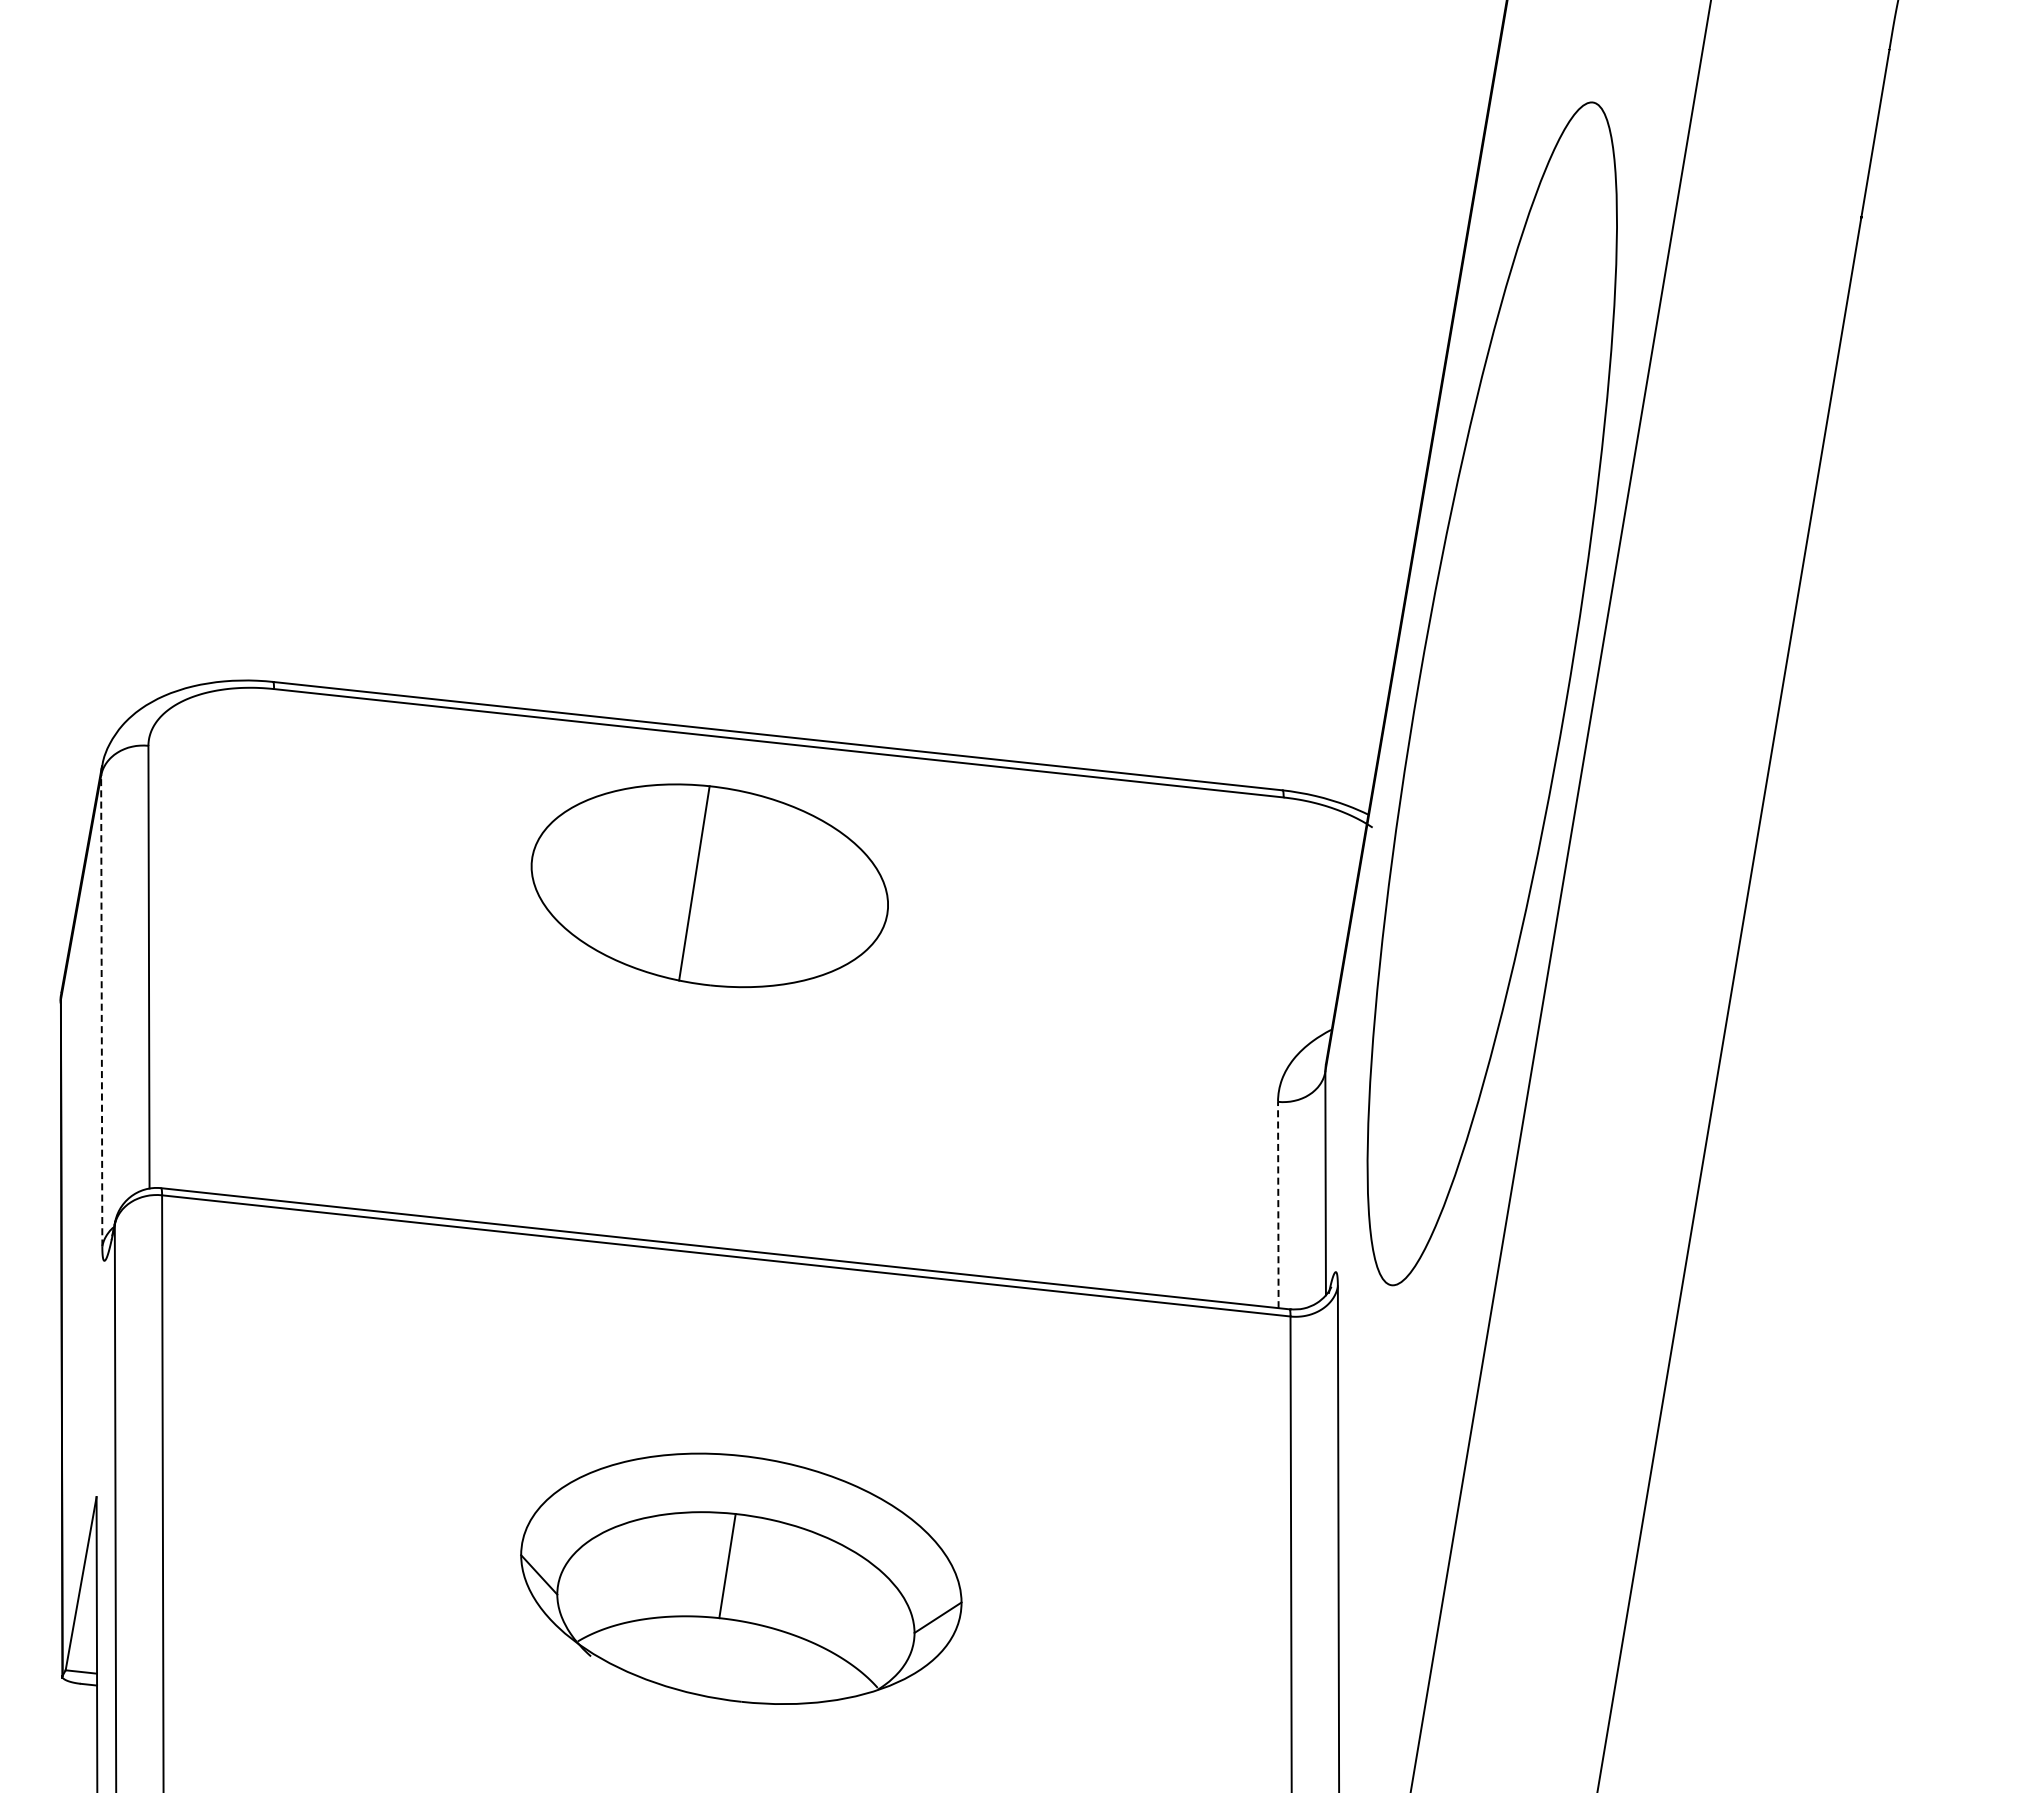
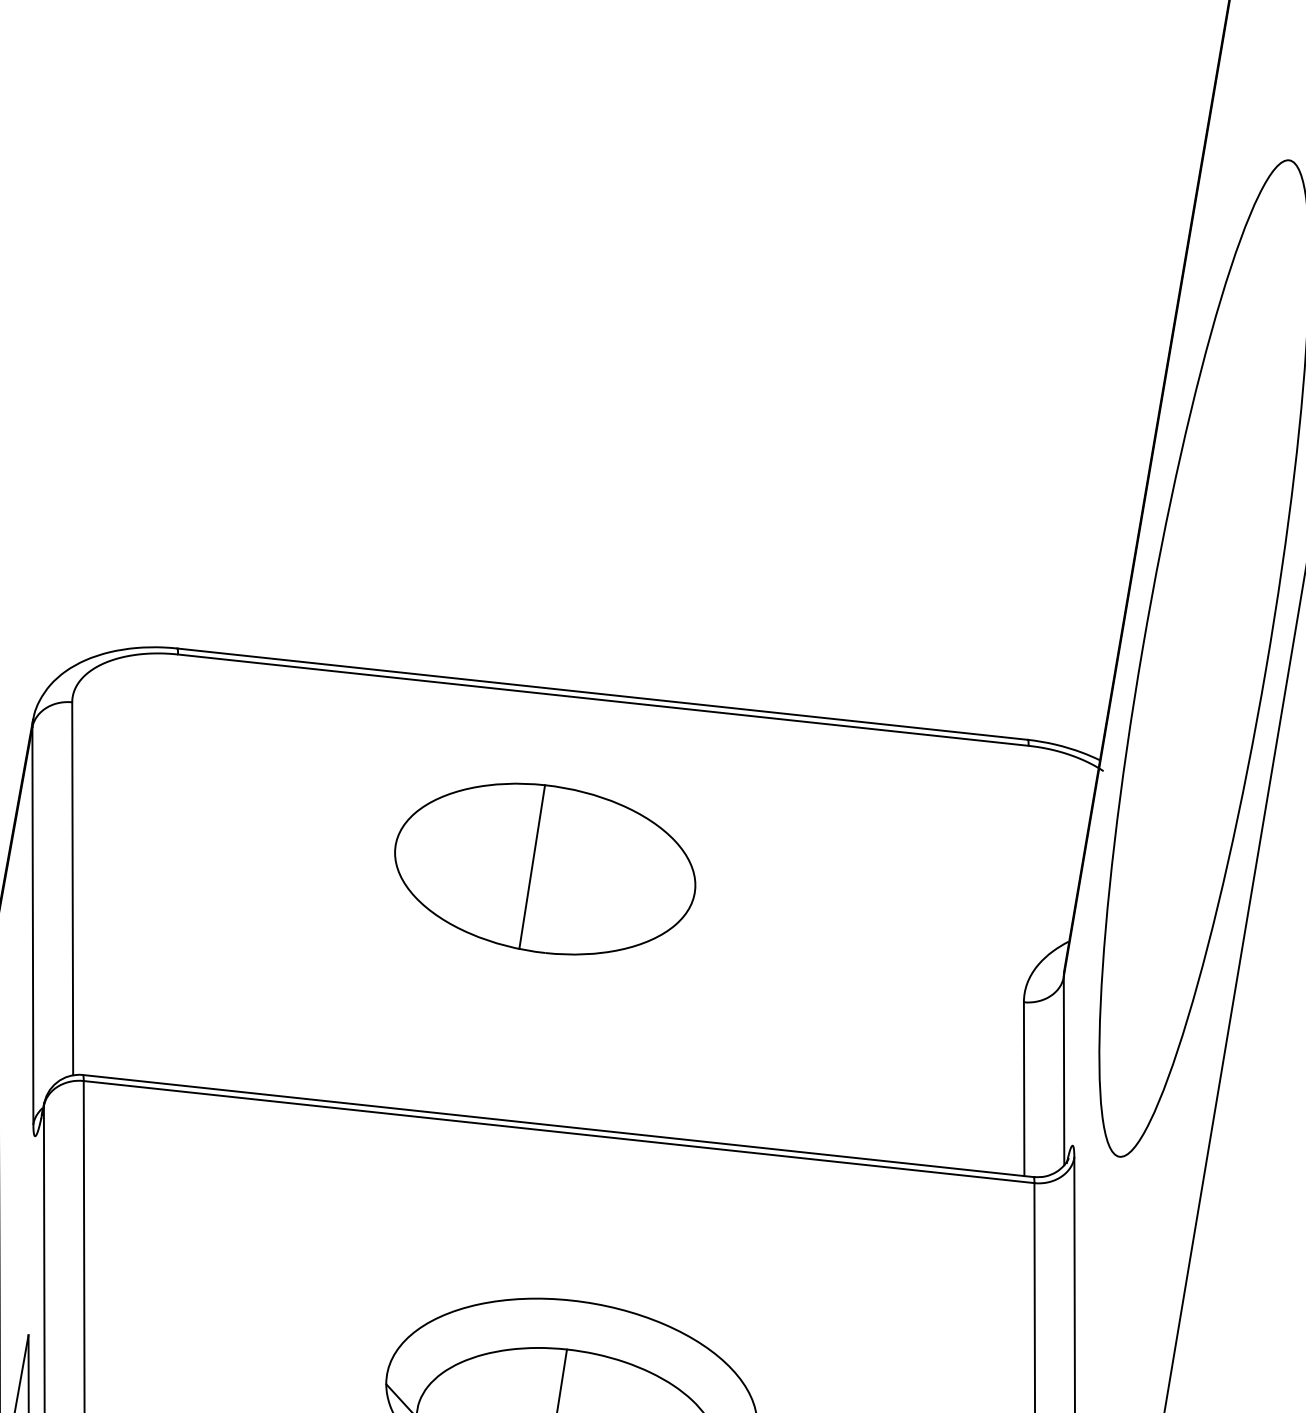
part: (709, 885) -> (544, 868), moved
line: (101, 1010) -> (32, 925), dashed -> solid
line: (1278, 1204) -> (1024, 1088), dashed -> solid

